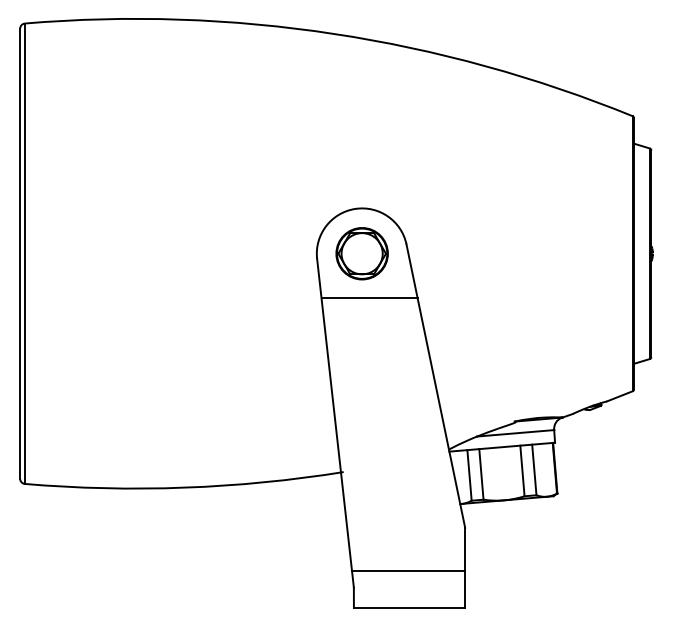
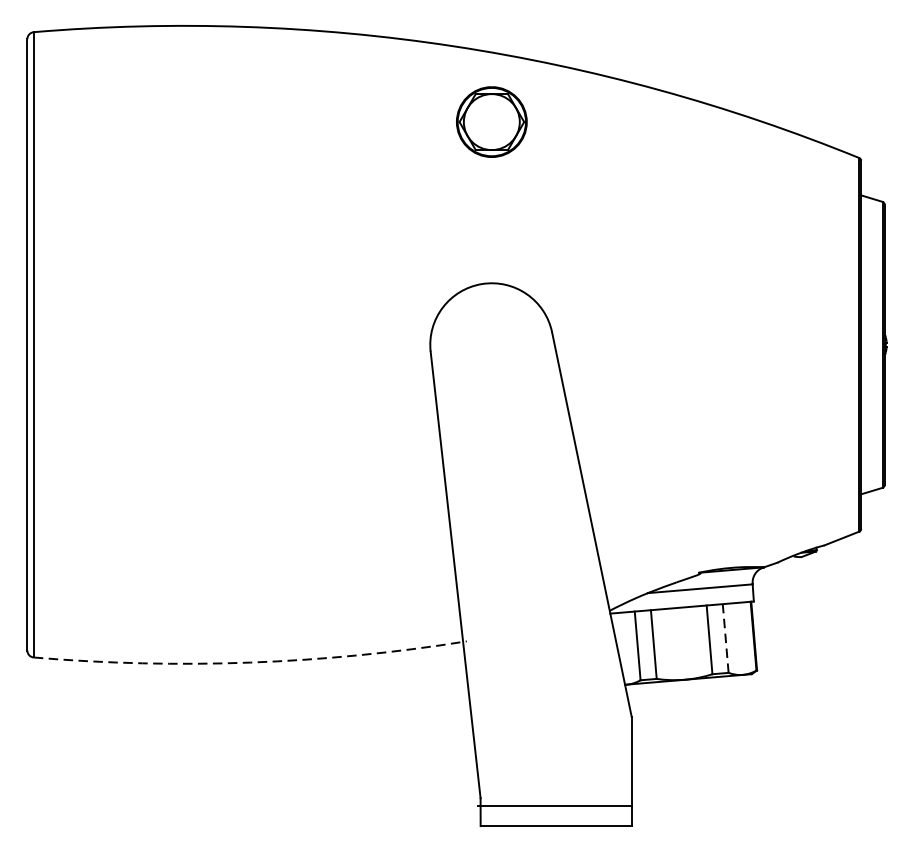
part: (361, 253) -> (490, 121), moved
line: (369, 298) -> (501, 405), removed
line: (534, 469) -> (725, 637), solid -> dashed
arc: (184, 487) -> (250, 662), solid -> dashed
line: (408, 571) -> (554, 806), moved

